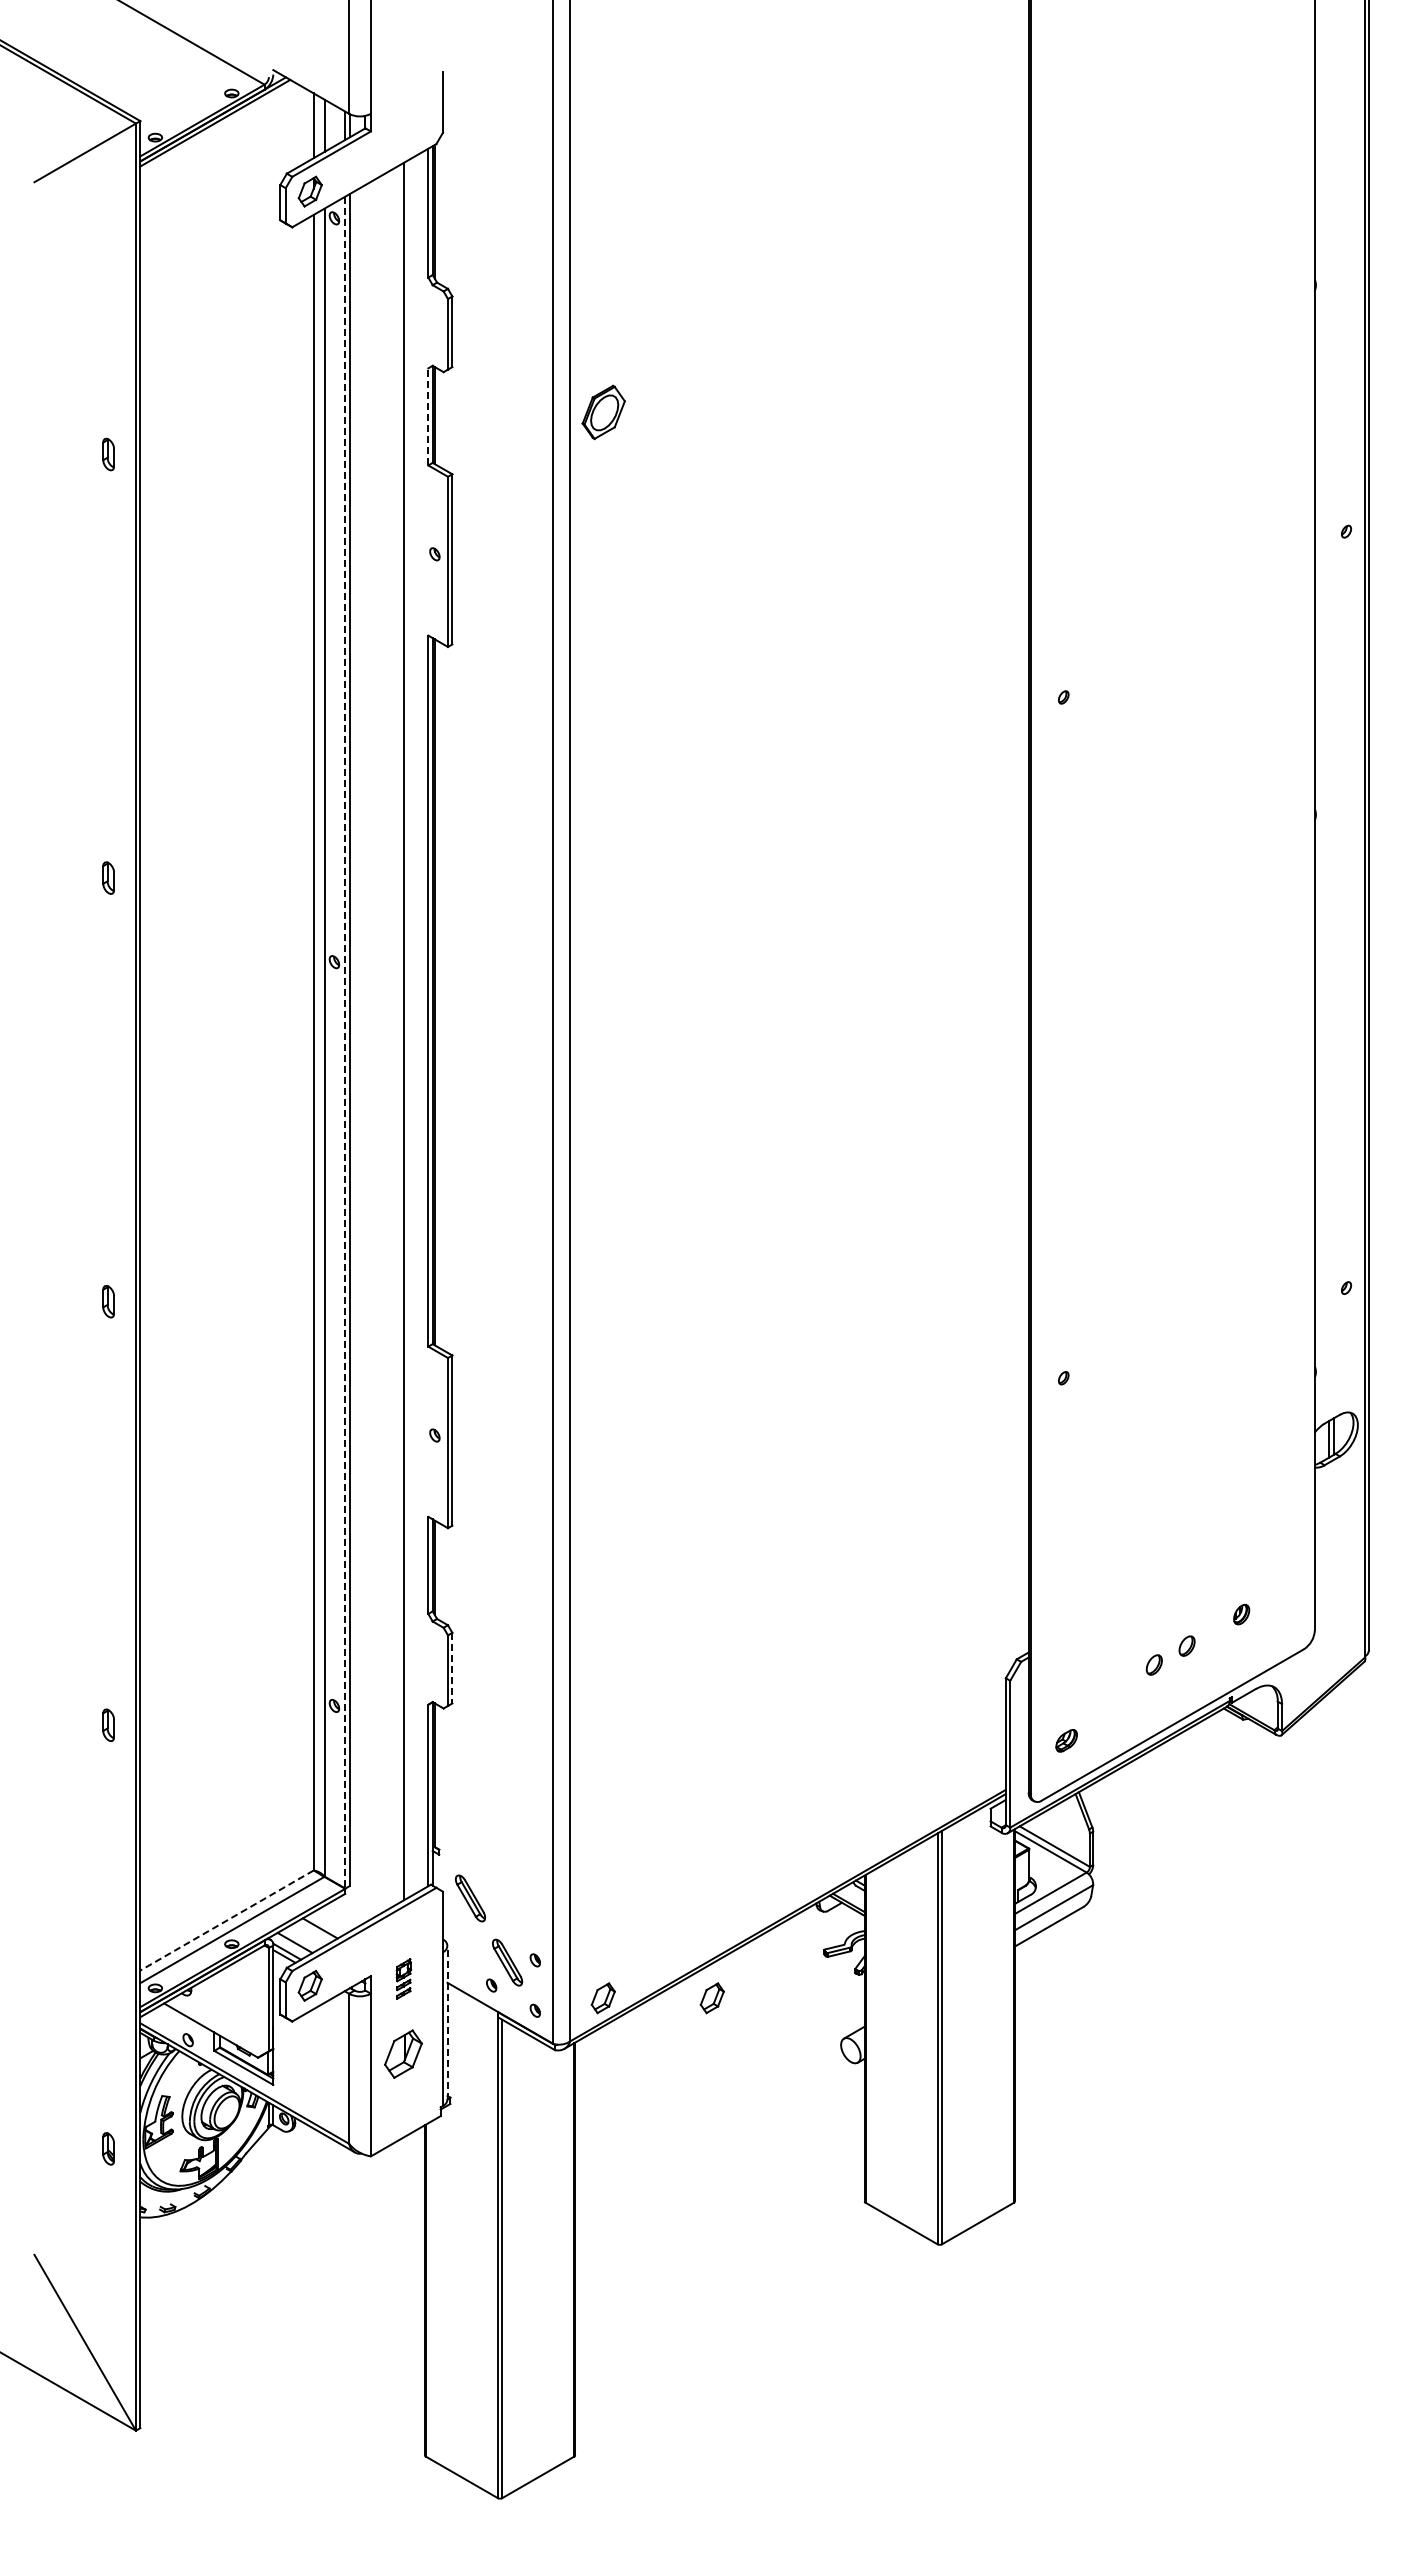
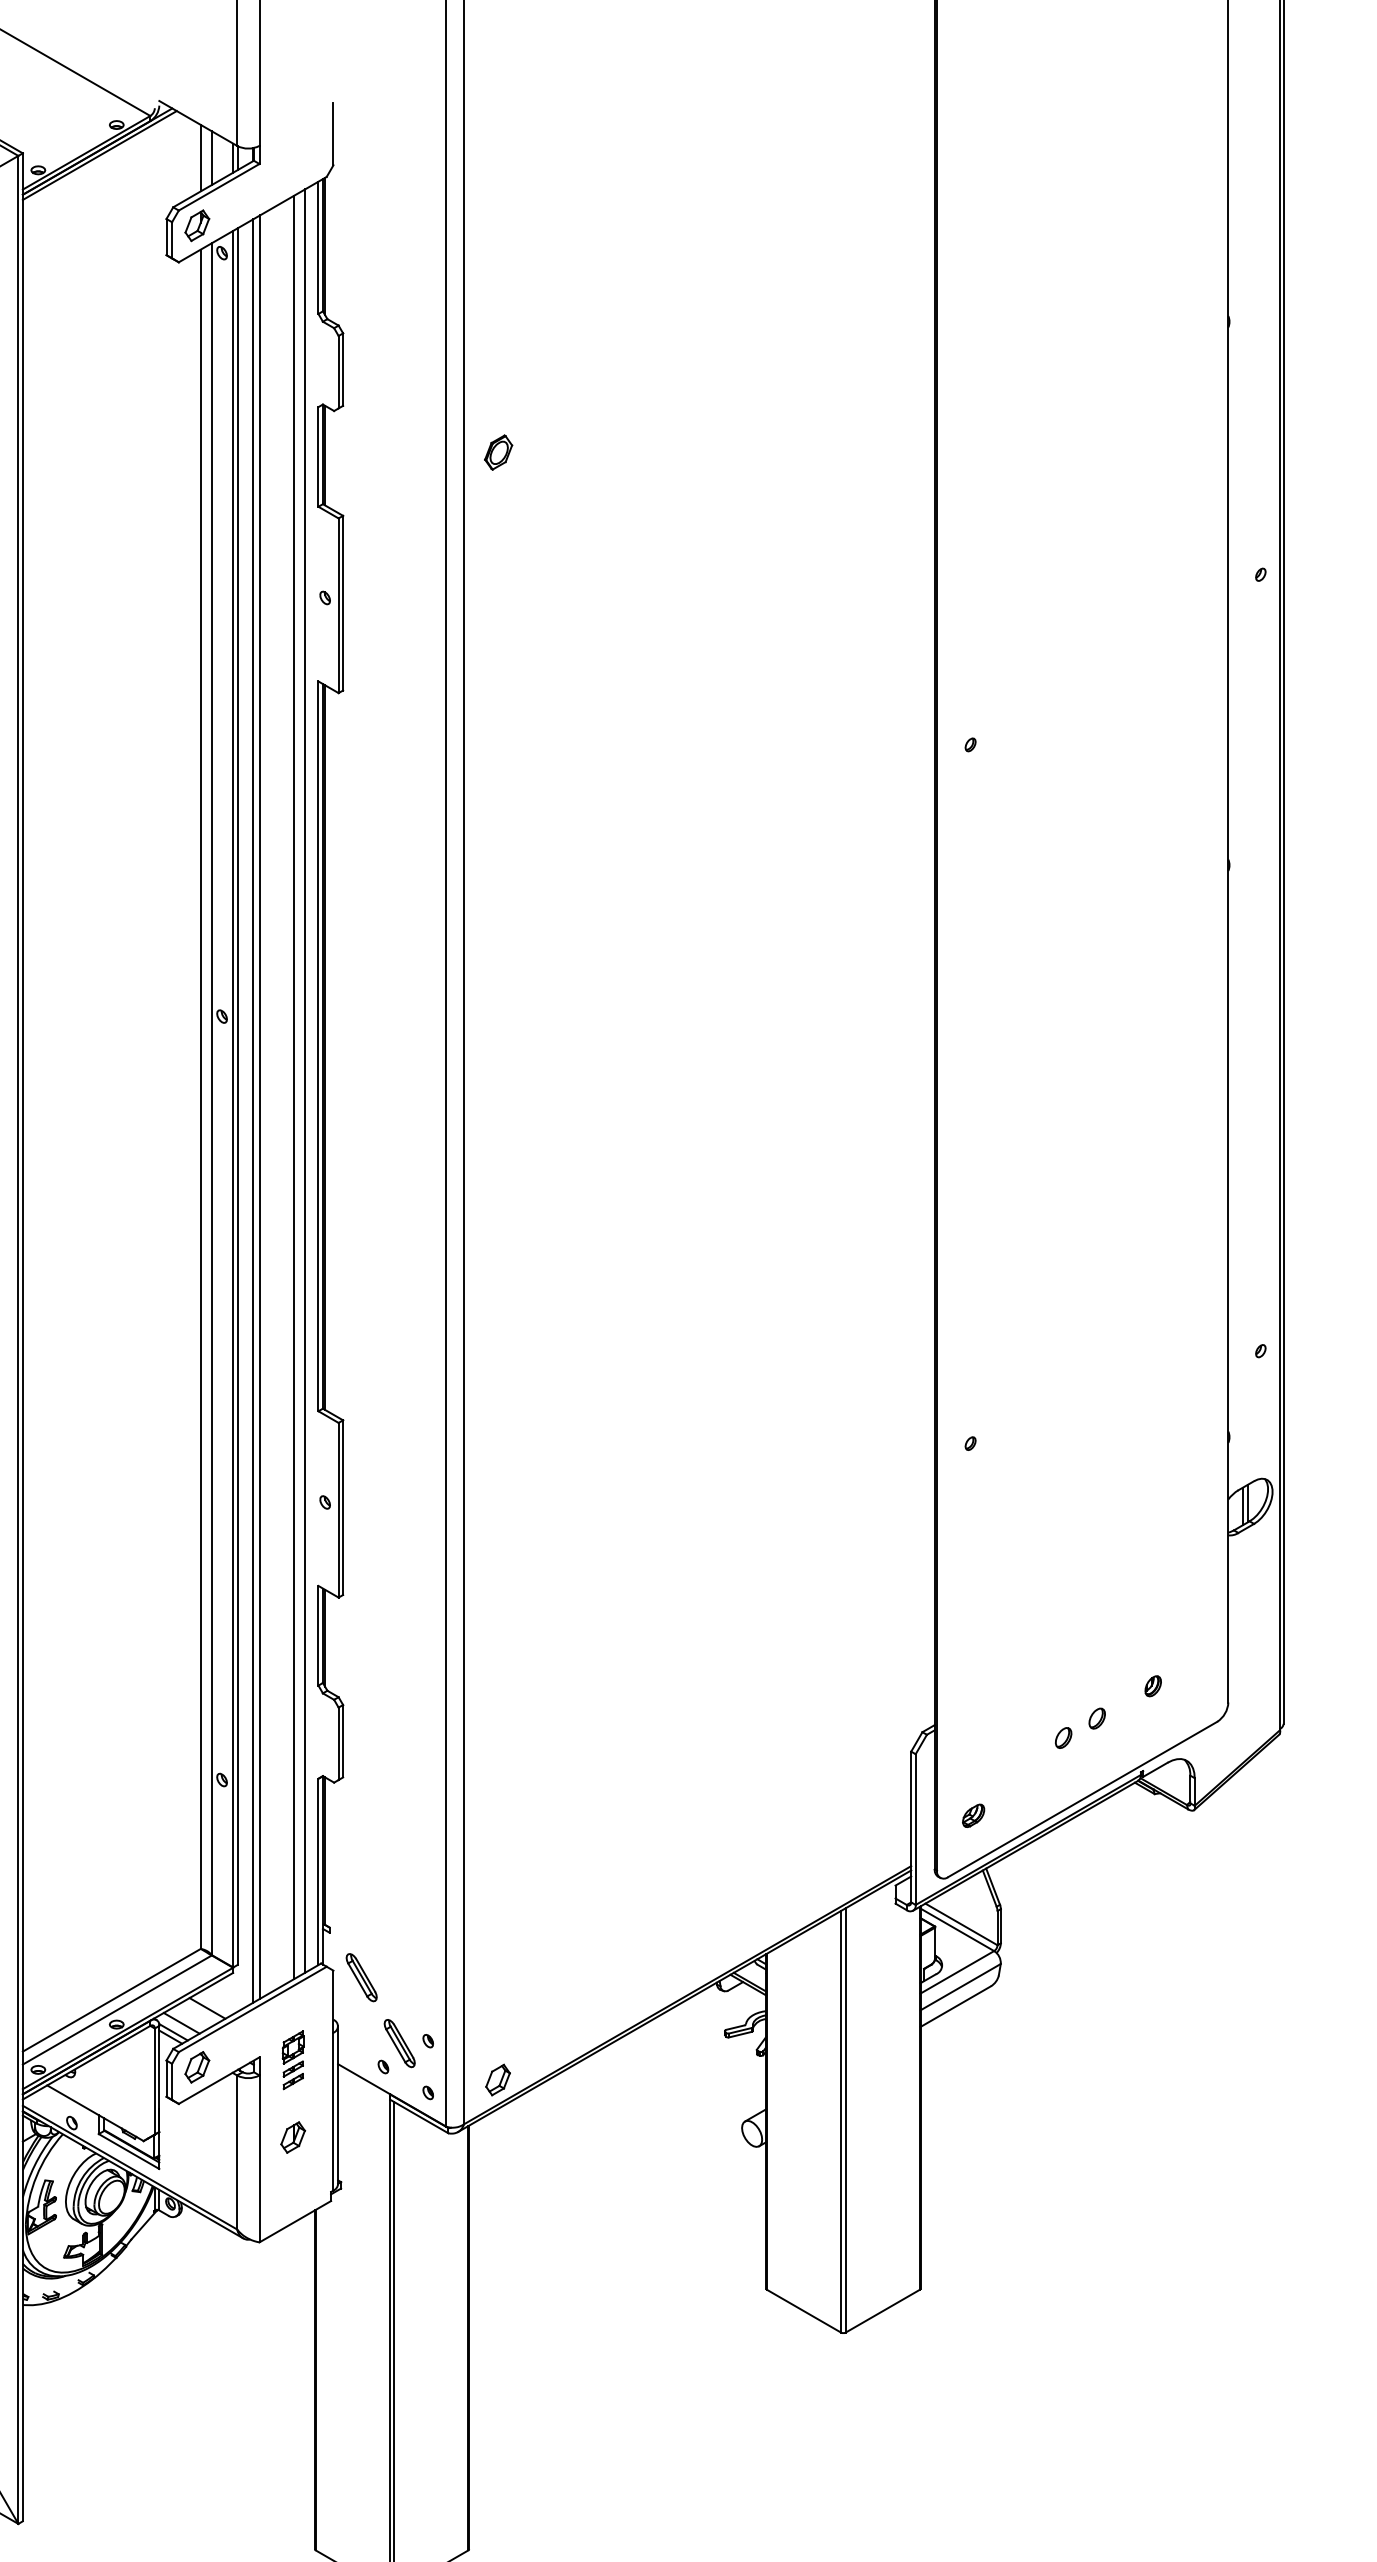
part: (603, 412) -> (498, 452), size x0.62
line: (428, 416) -> (318, 456), dashed -> solid
line: (415, 1024) -> (305, 1080), added
line: (345, 1042) -> (233, 1099), dashed -> solid
line: (371, 1050) -> (260, 1107), added
line: (365, 1053) -> (253, 1110), added
line: (452, 1668) -> (343, 1741), dashed -> solid
line: (226, 1920) -> (111, 2000), dashed -> solid
part: (403, 1978) -> (292, 2059), size x1.43
part: (711, 1998) -> (609, 2080), removed
line: (447, 2022) -> (338, 2104), dashed -> solid
part: (403, 2054) -> (292, 2137), size x0.62

